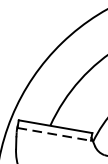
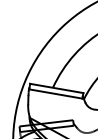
line: (53, 133) -> (55, 93), dashed -> solid

